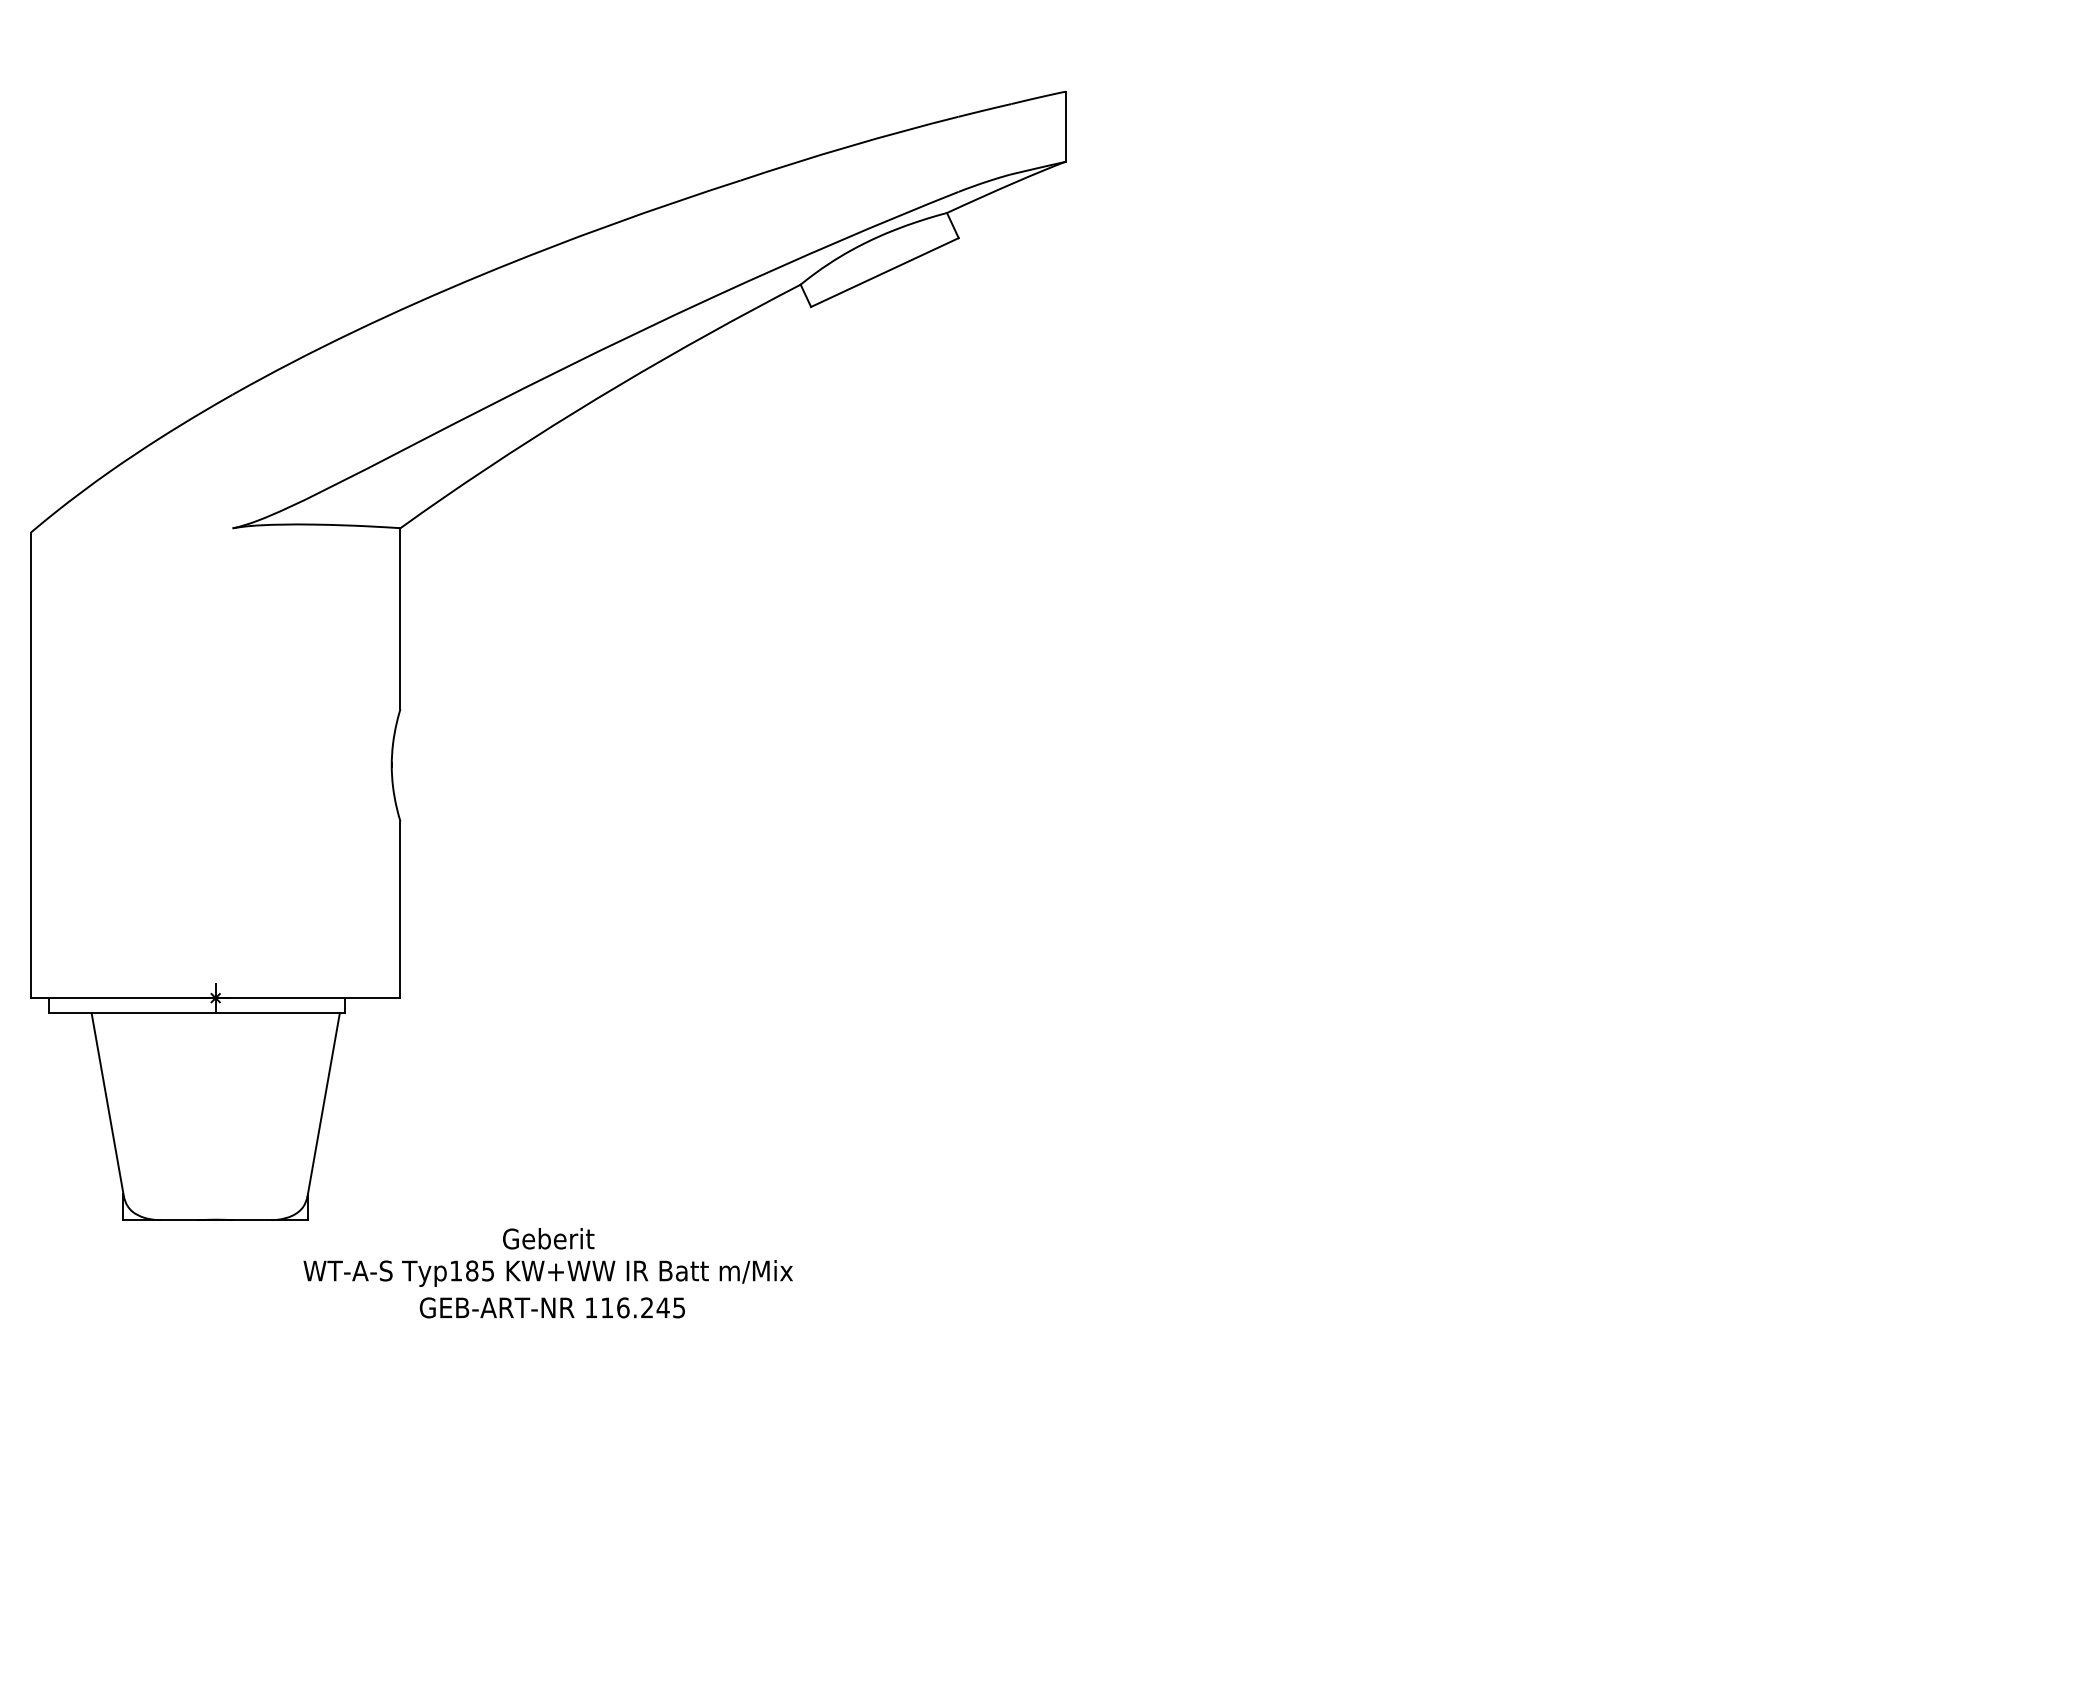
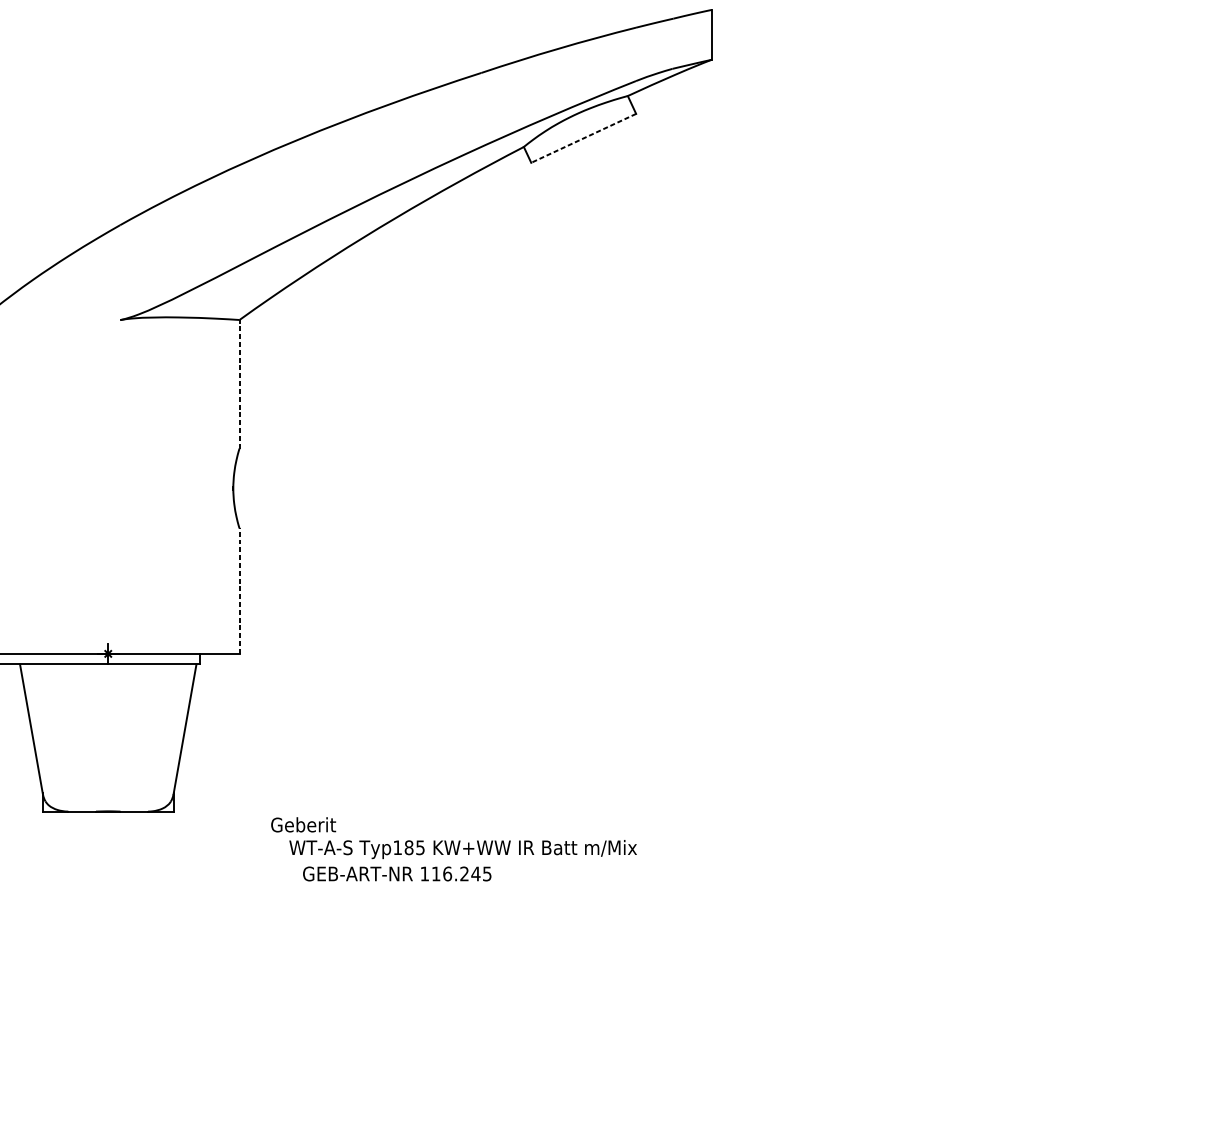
line: (884, 272) -> (583, 138), solid -> dashed
line: (400, 618) -> (239, 384), solid -> dashed
line: (400, 909) -> (239, 590), solid -> dashed
text: (548, 1238) -> (303, 824), moved
text: (547, 1273) -> (462, 849), moved
text: (551, 1307) -> (396, 873), moved

